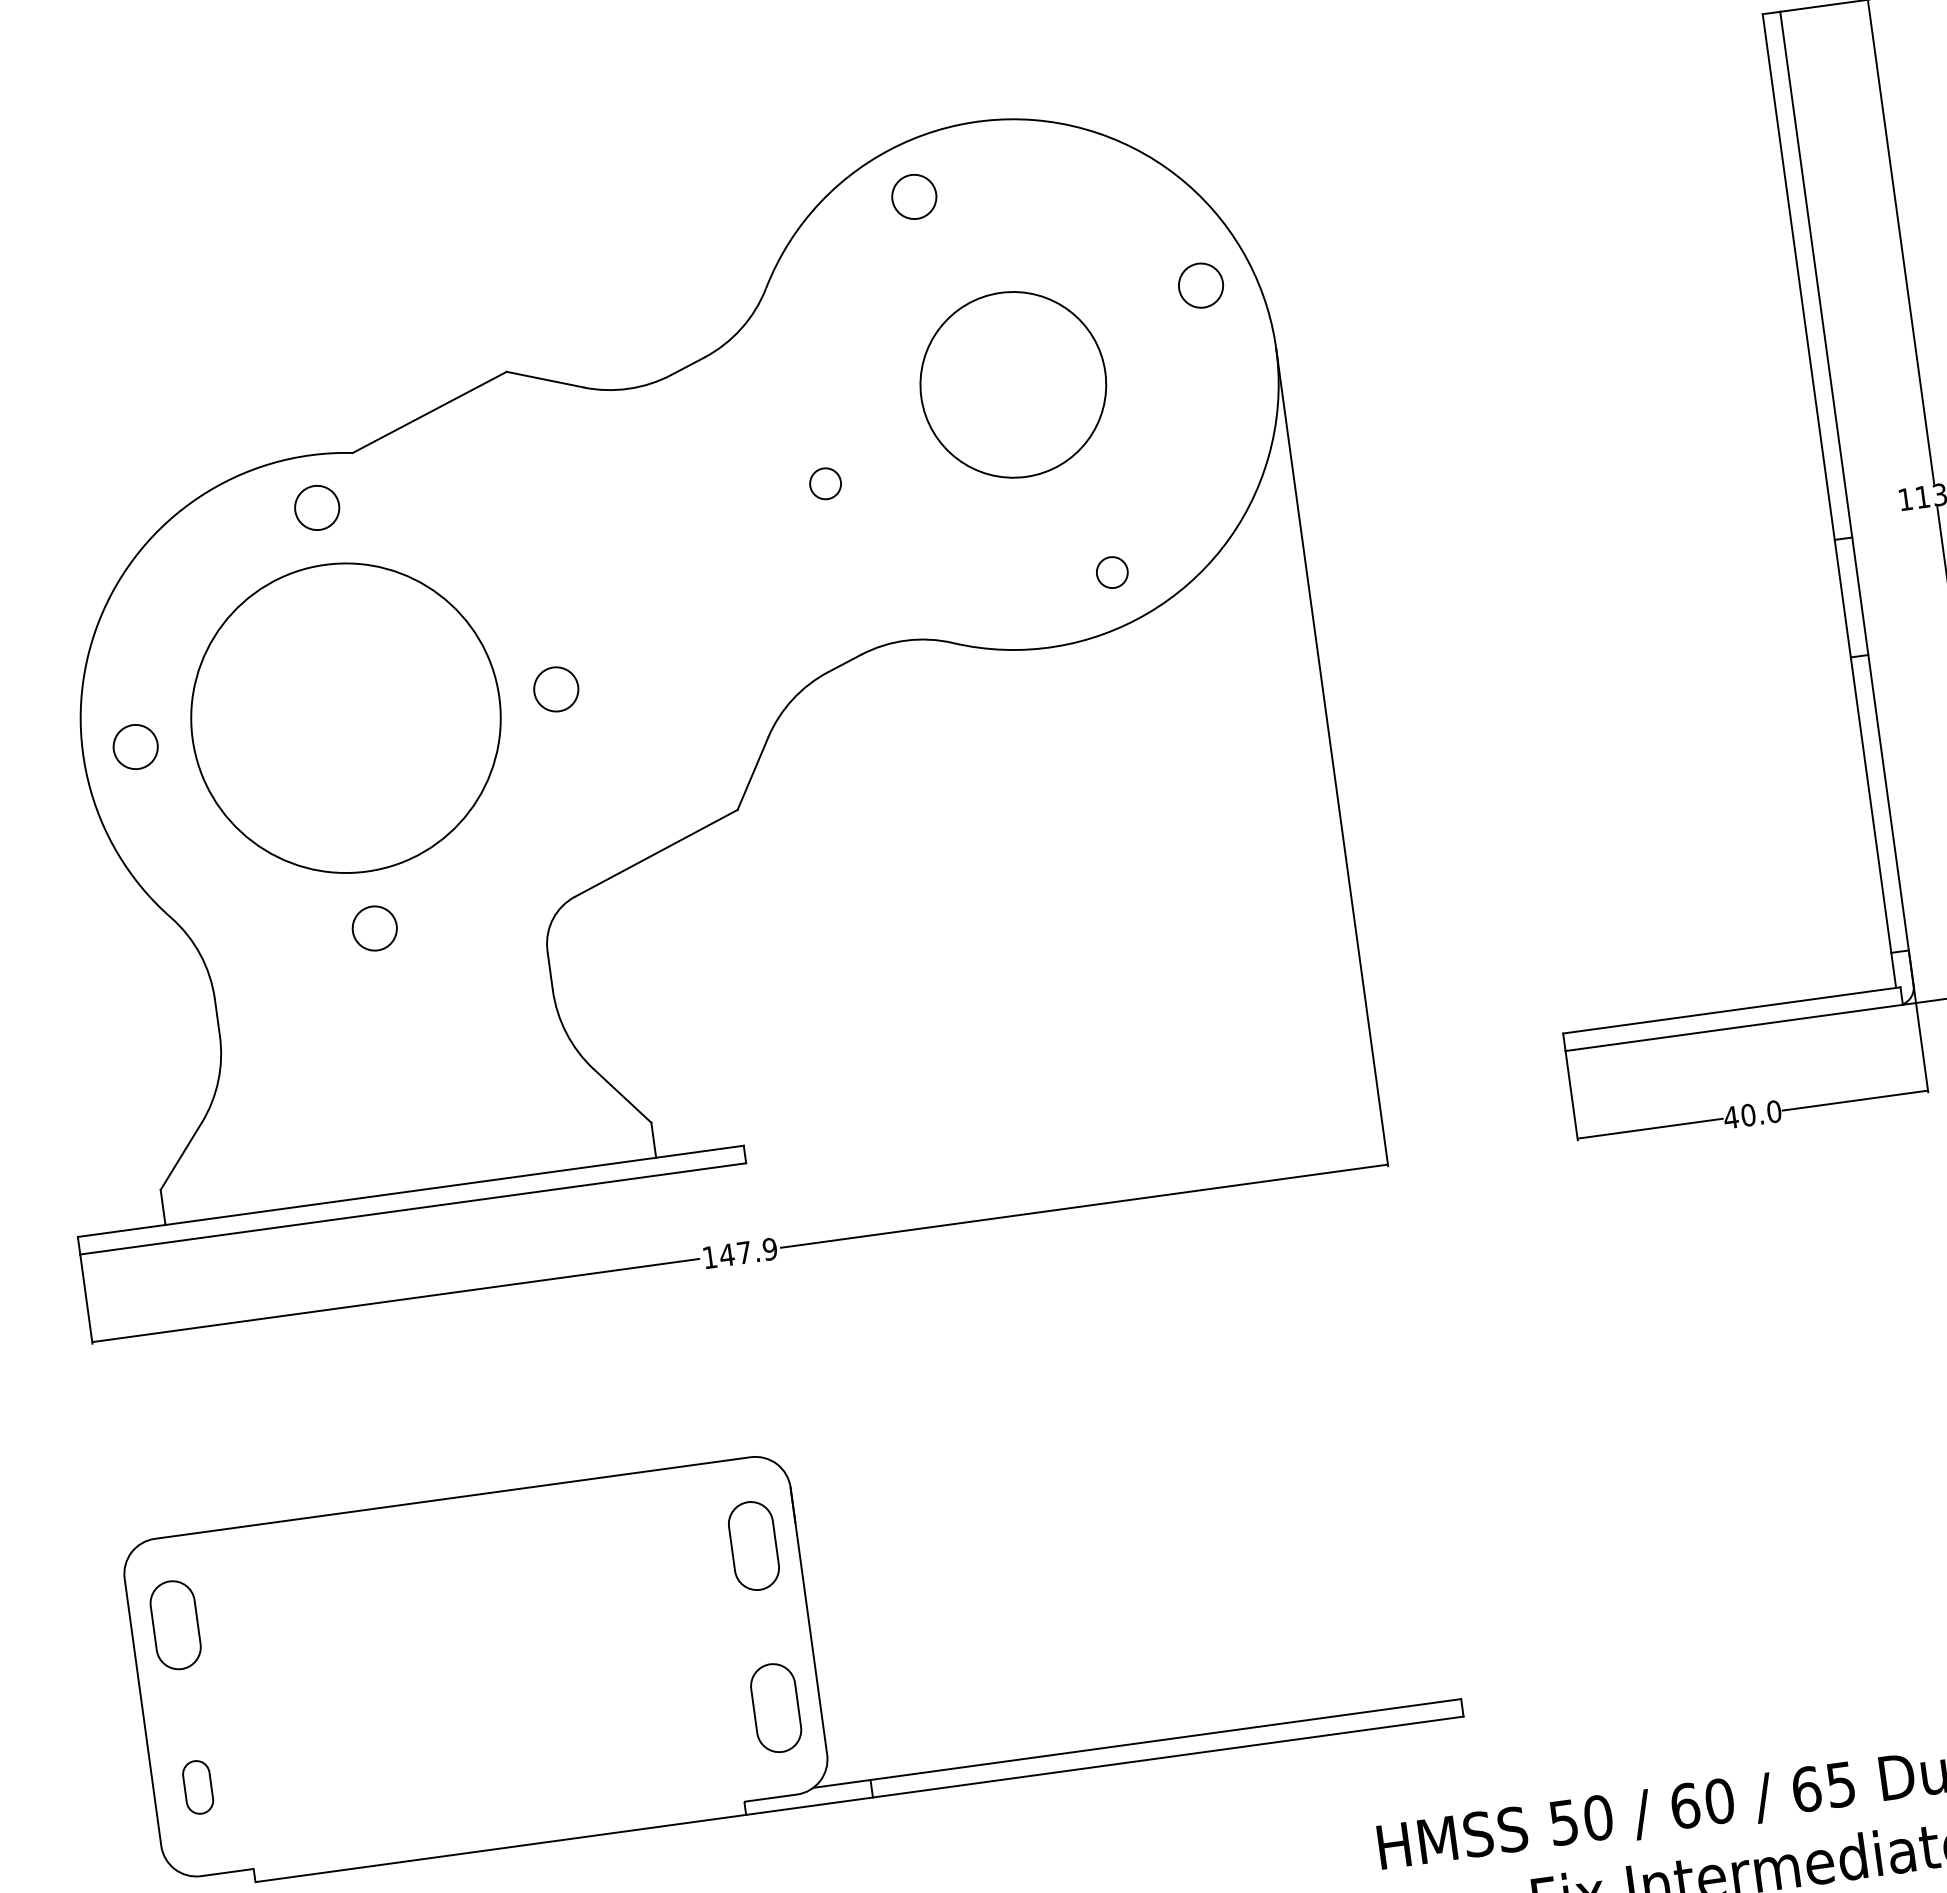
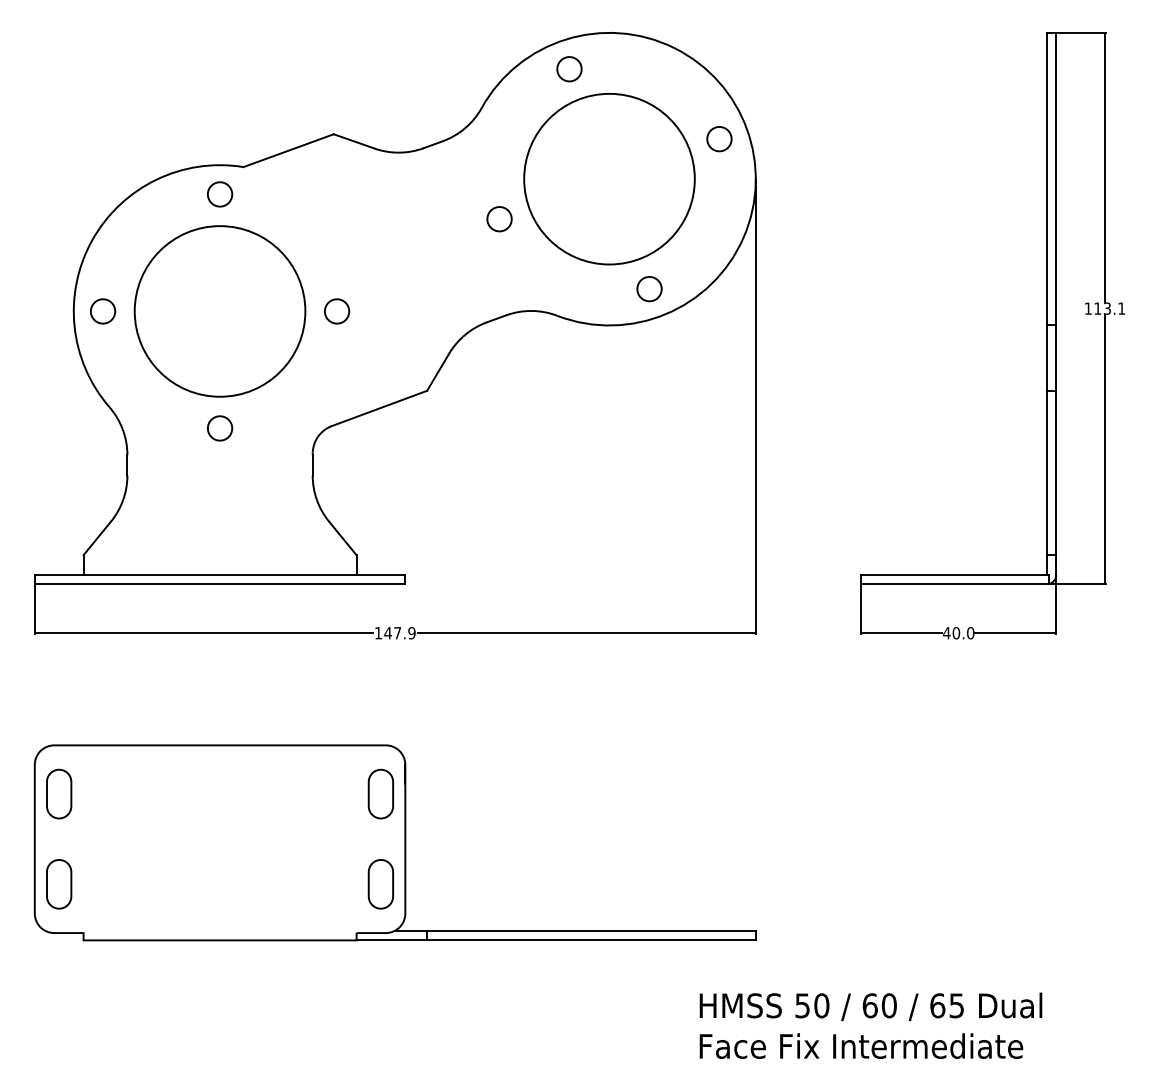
circle: (1013, 385) -> (609, 179), size x1.67
circle: (825, 484) -> (499, 219), size x1.43
circle: (1112, 573) -> (649, 289), size x1.43
part: (198, 1787) -> (59, 884), size x1.67

